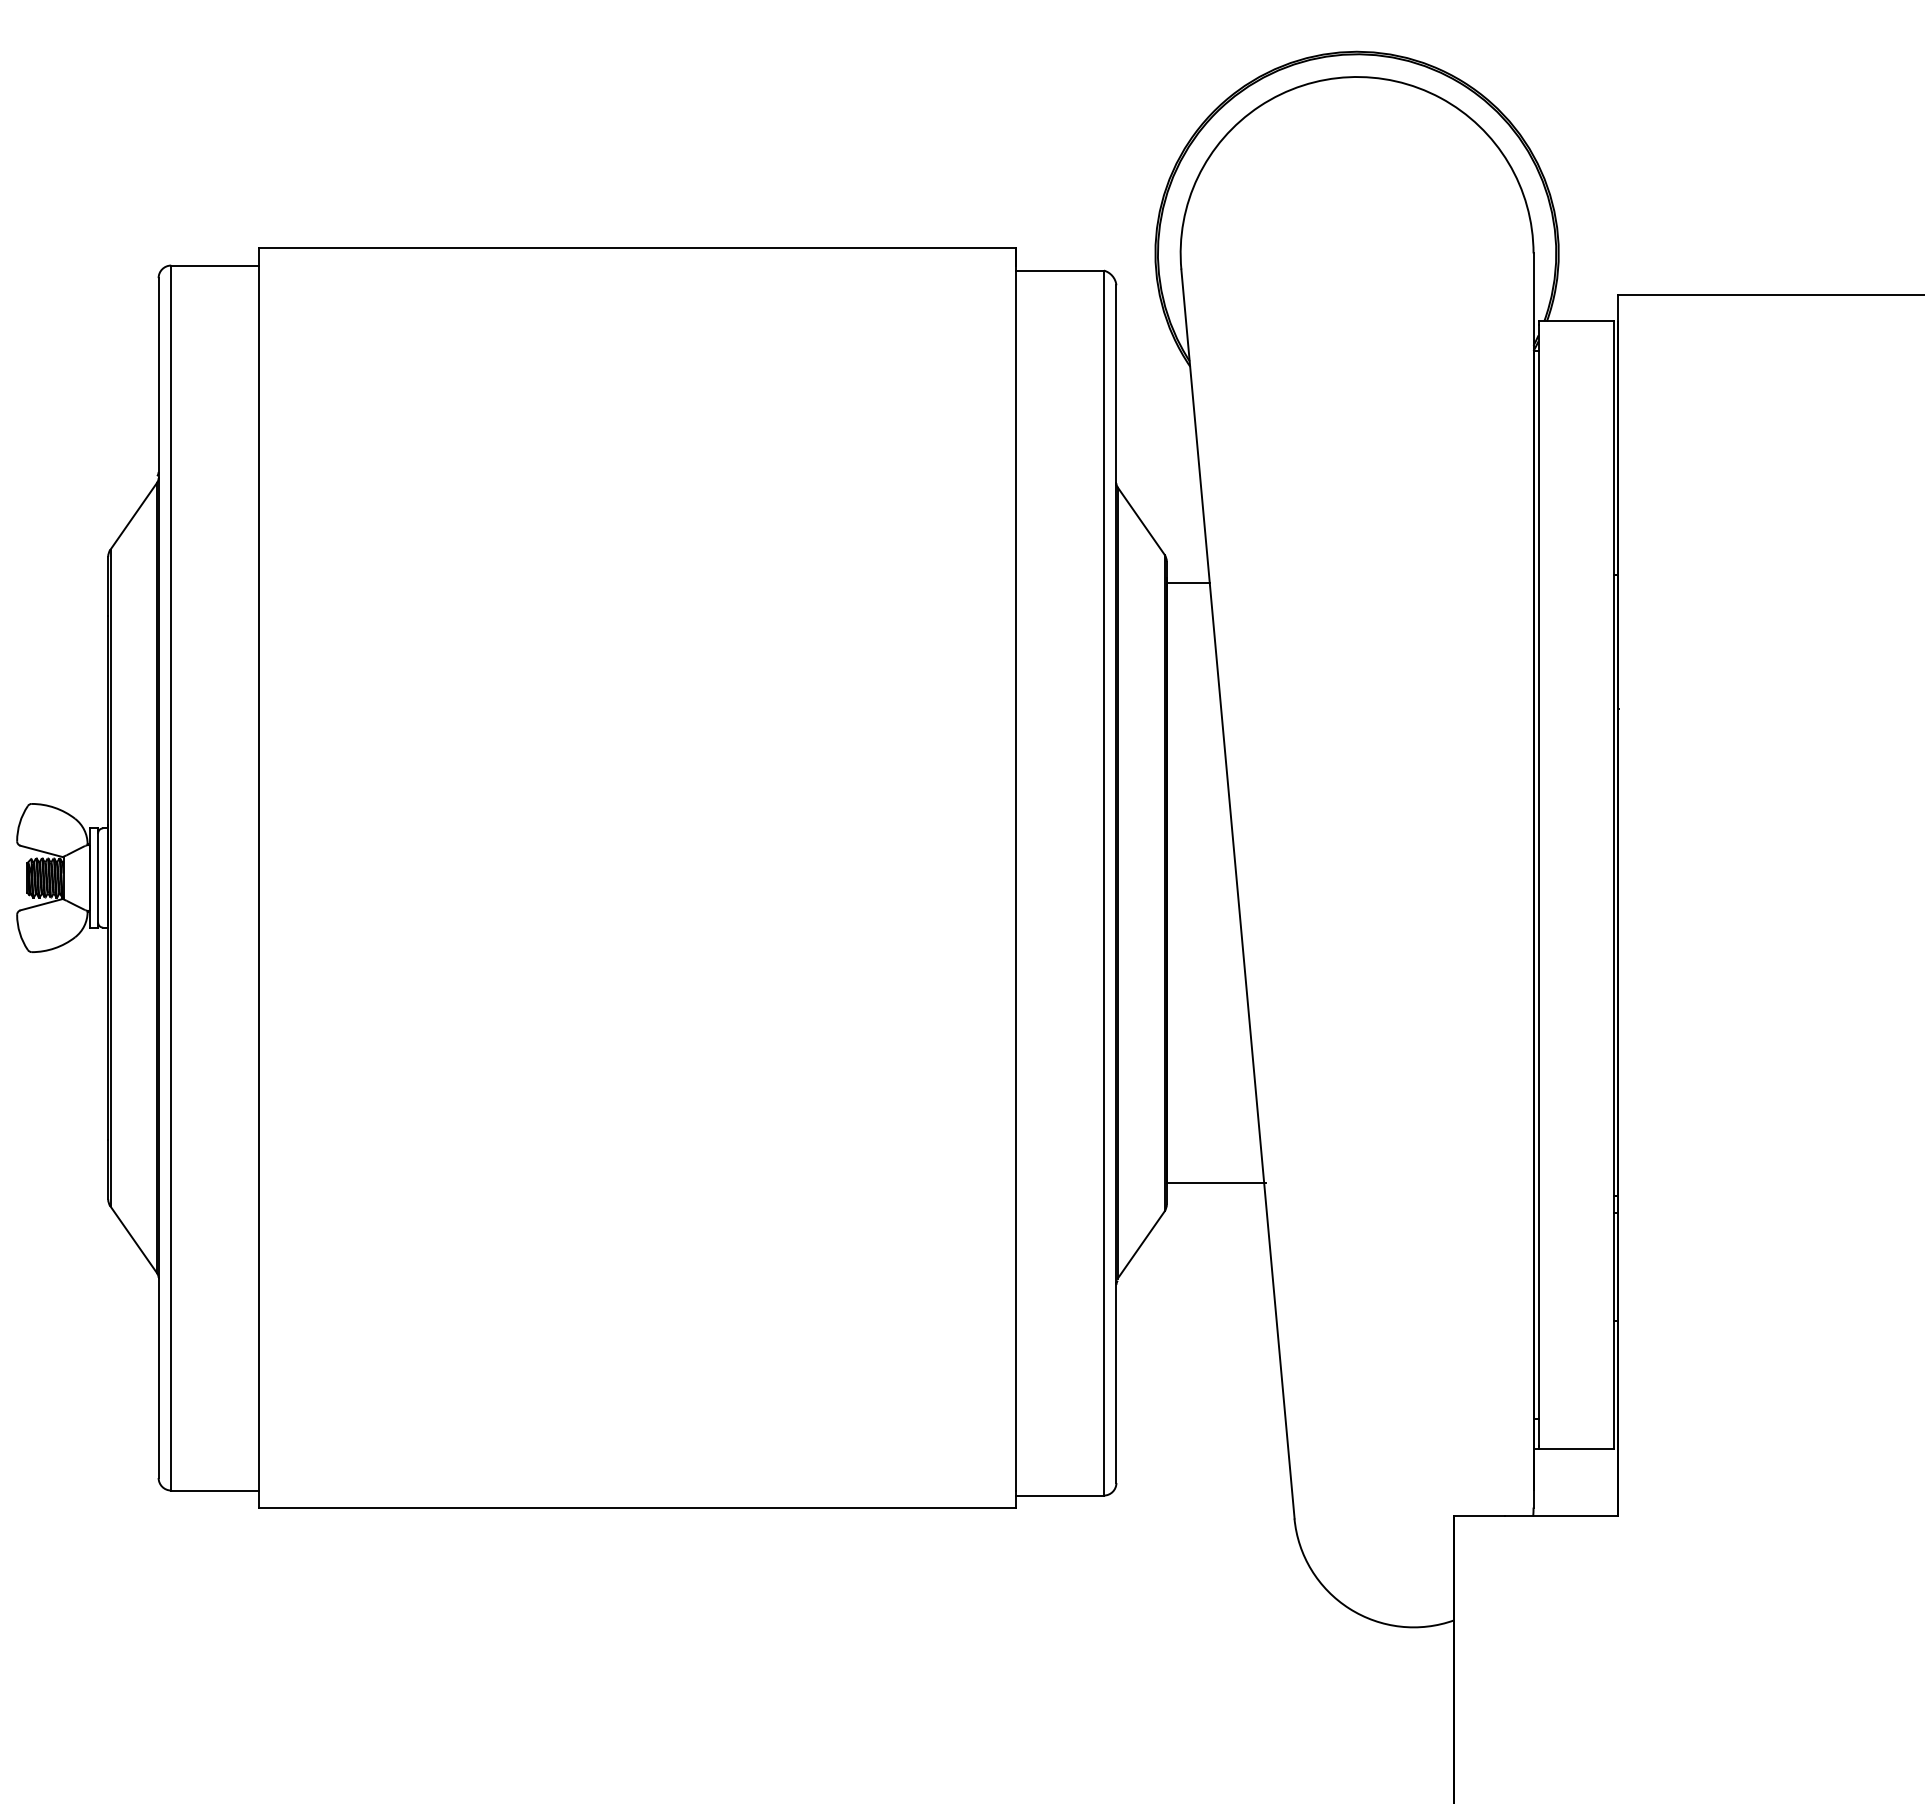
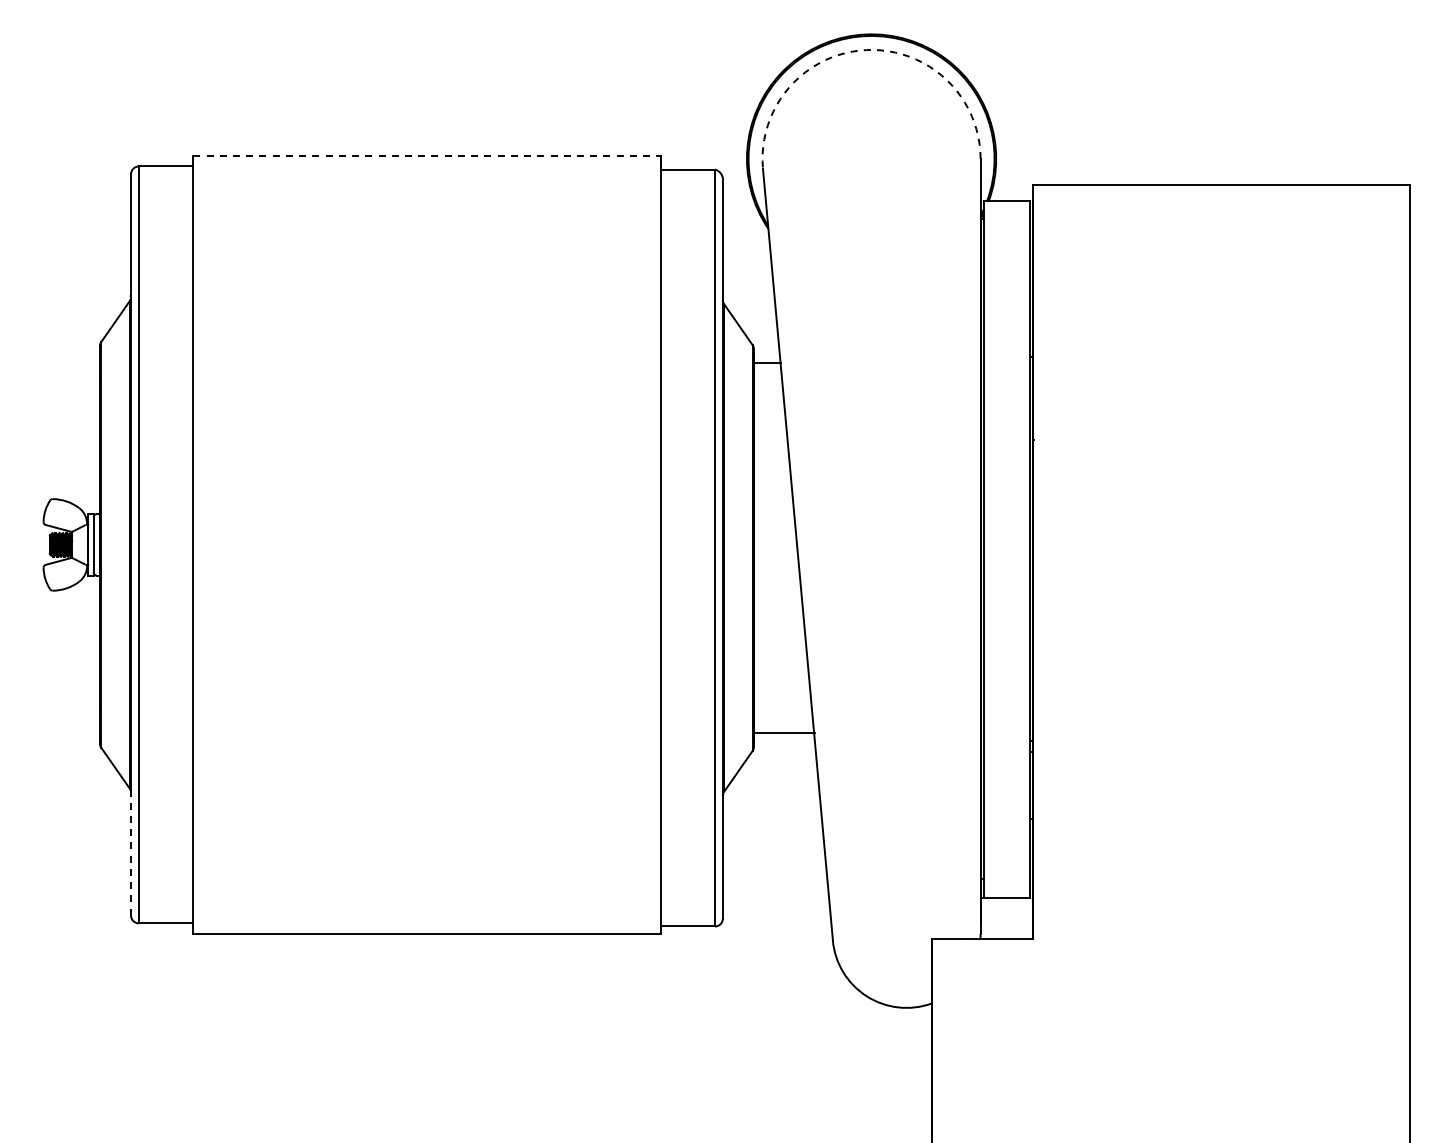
arc: (1348, 77) -> (866, 50), solid -> dashed
line: (636, 247) -> (426, 155), solid -> dashed
line: (159, 1377) -> (131, 853), solid -> dashed

